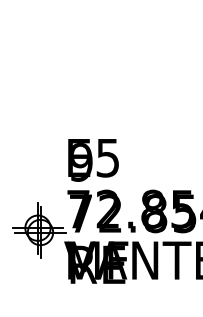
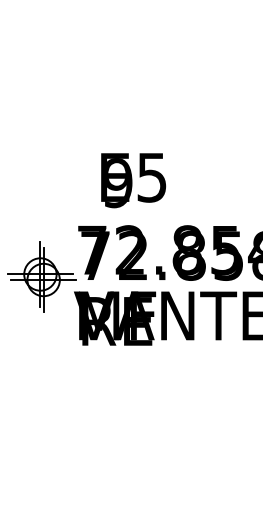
text: (93, 160) -> (133, 180), moved

